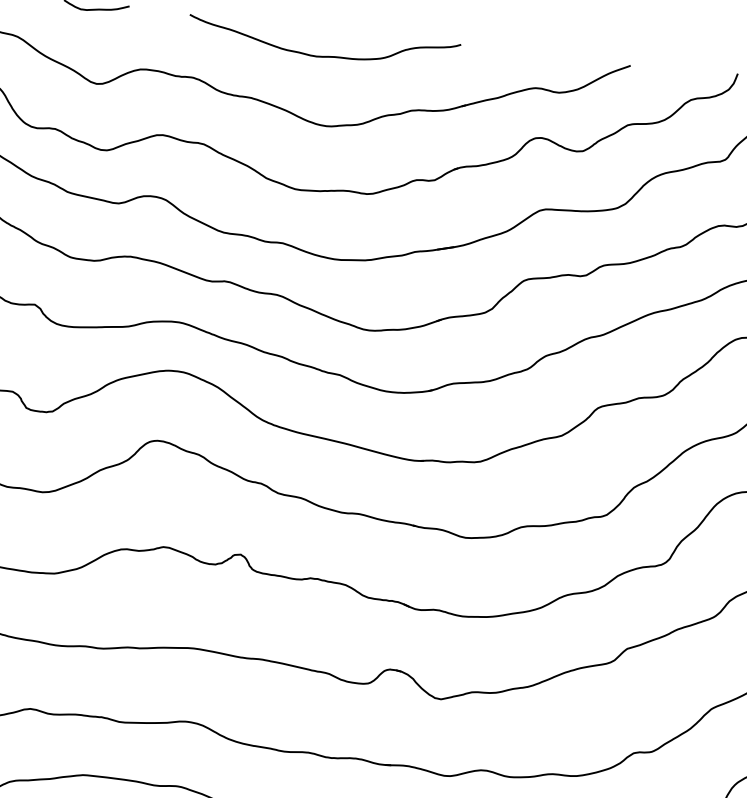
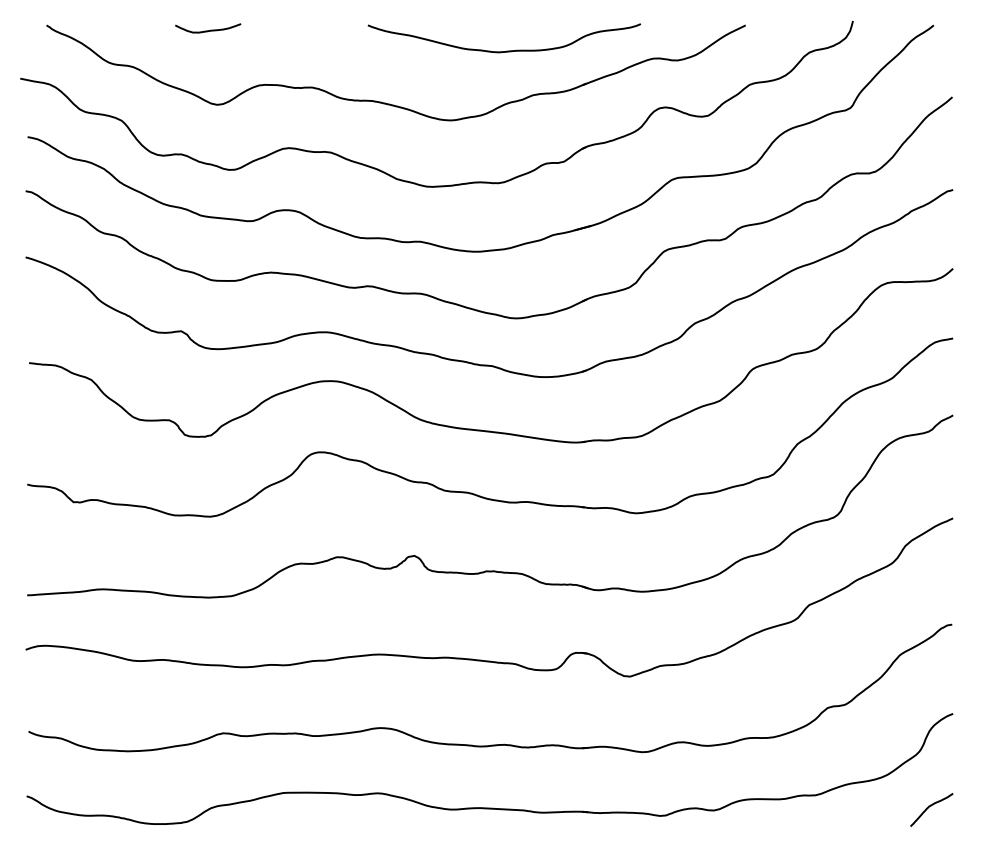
curve: (324, 55) -> (506, 50), moved

